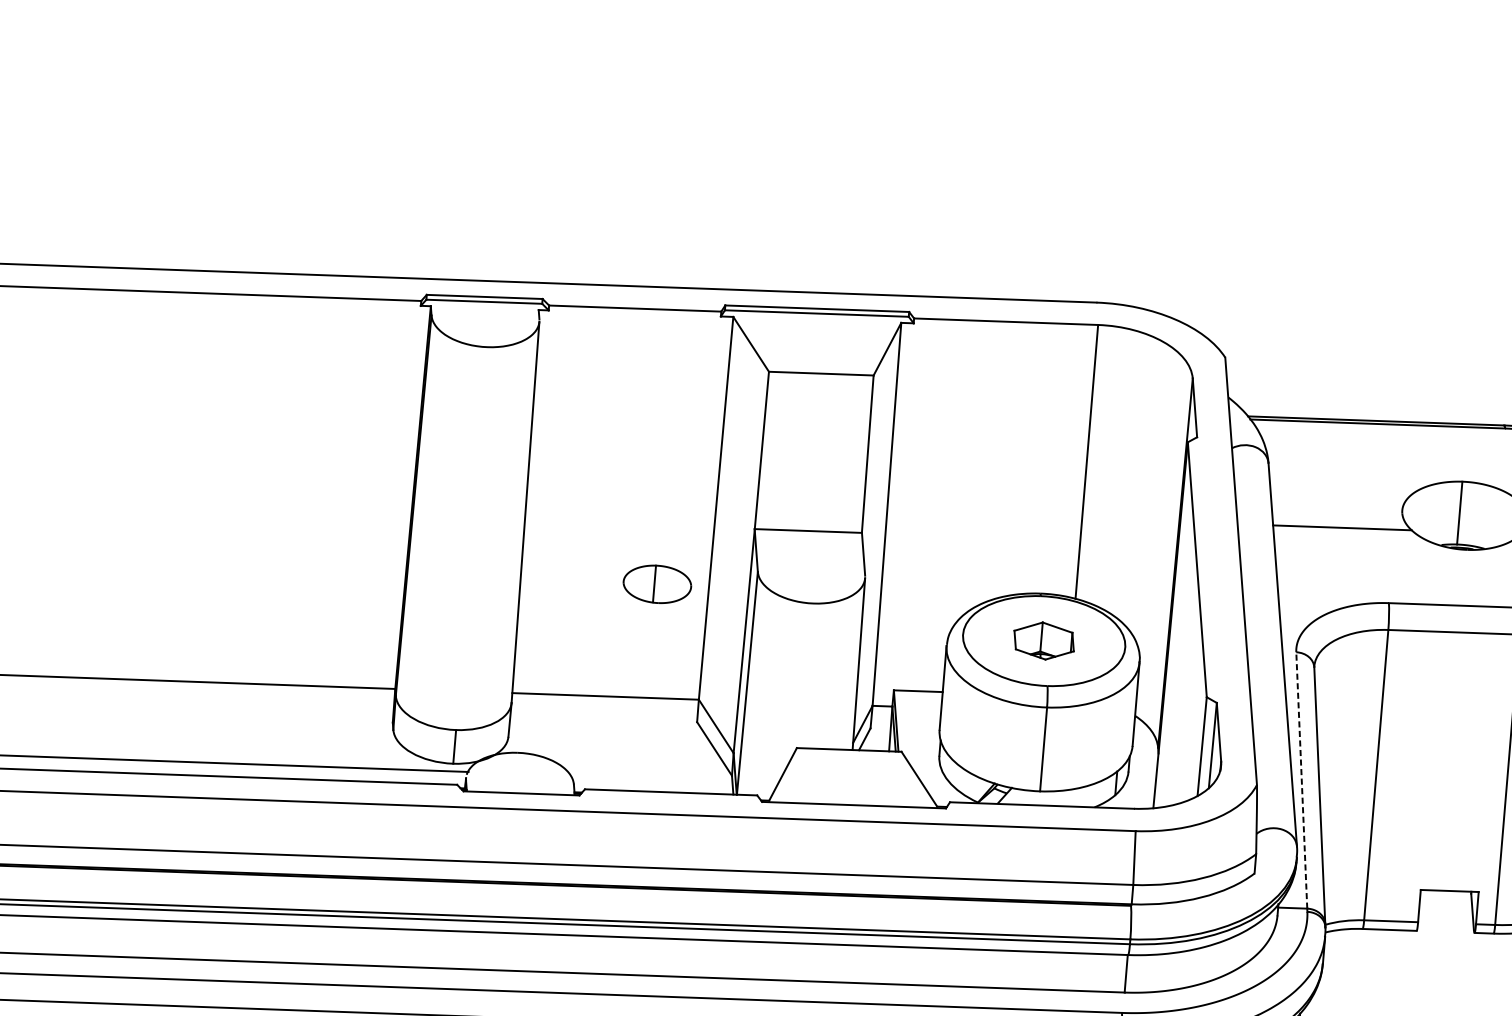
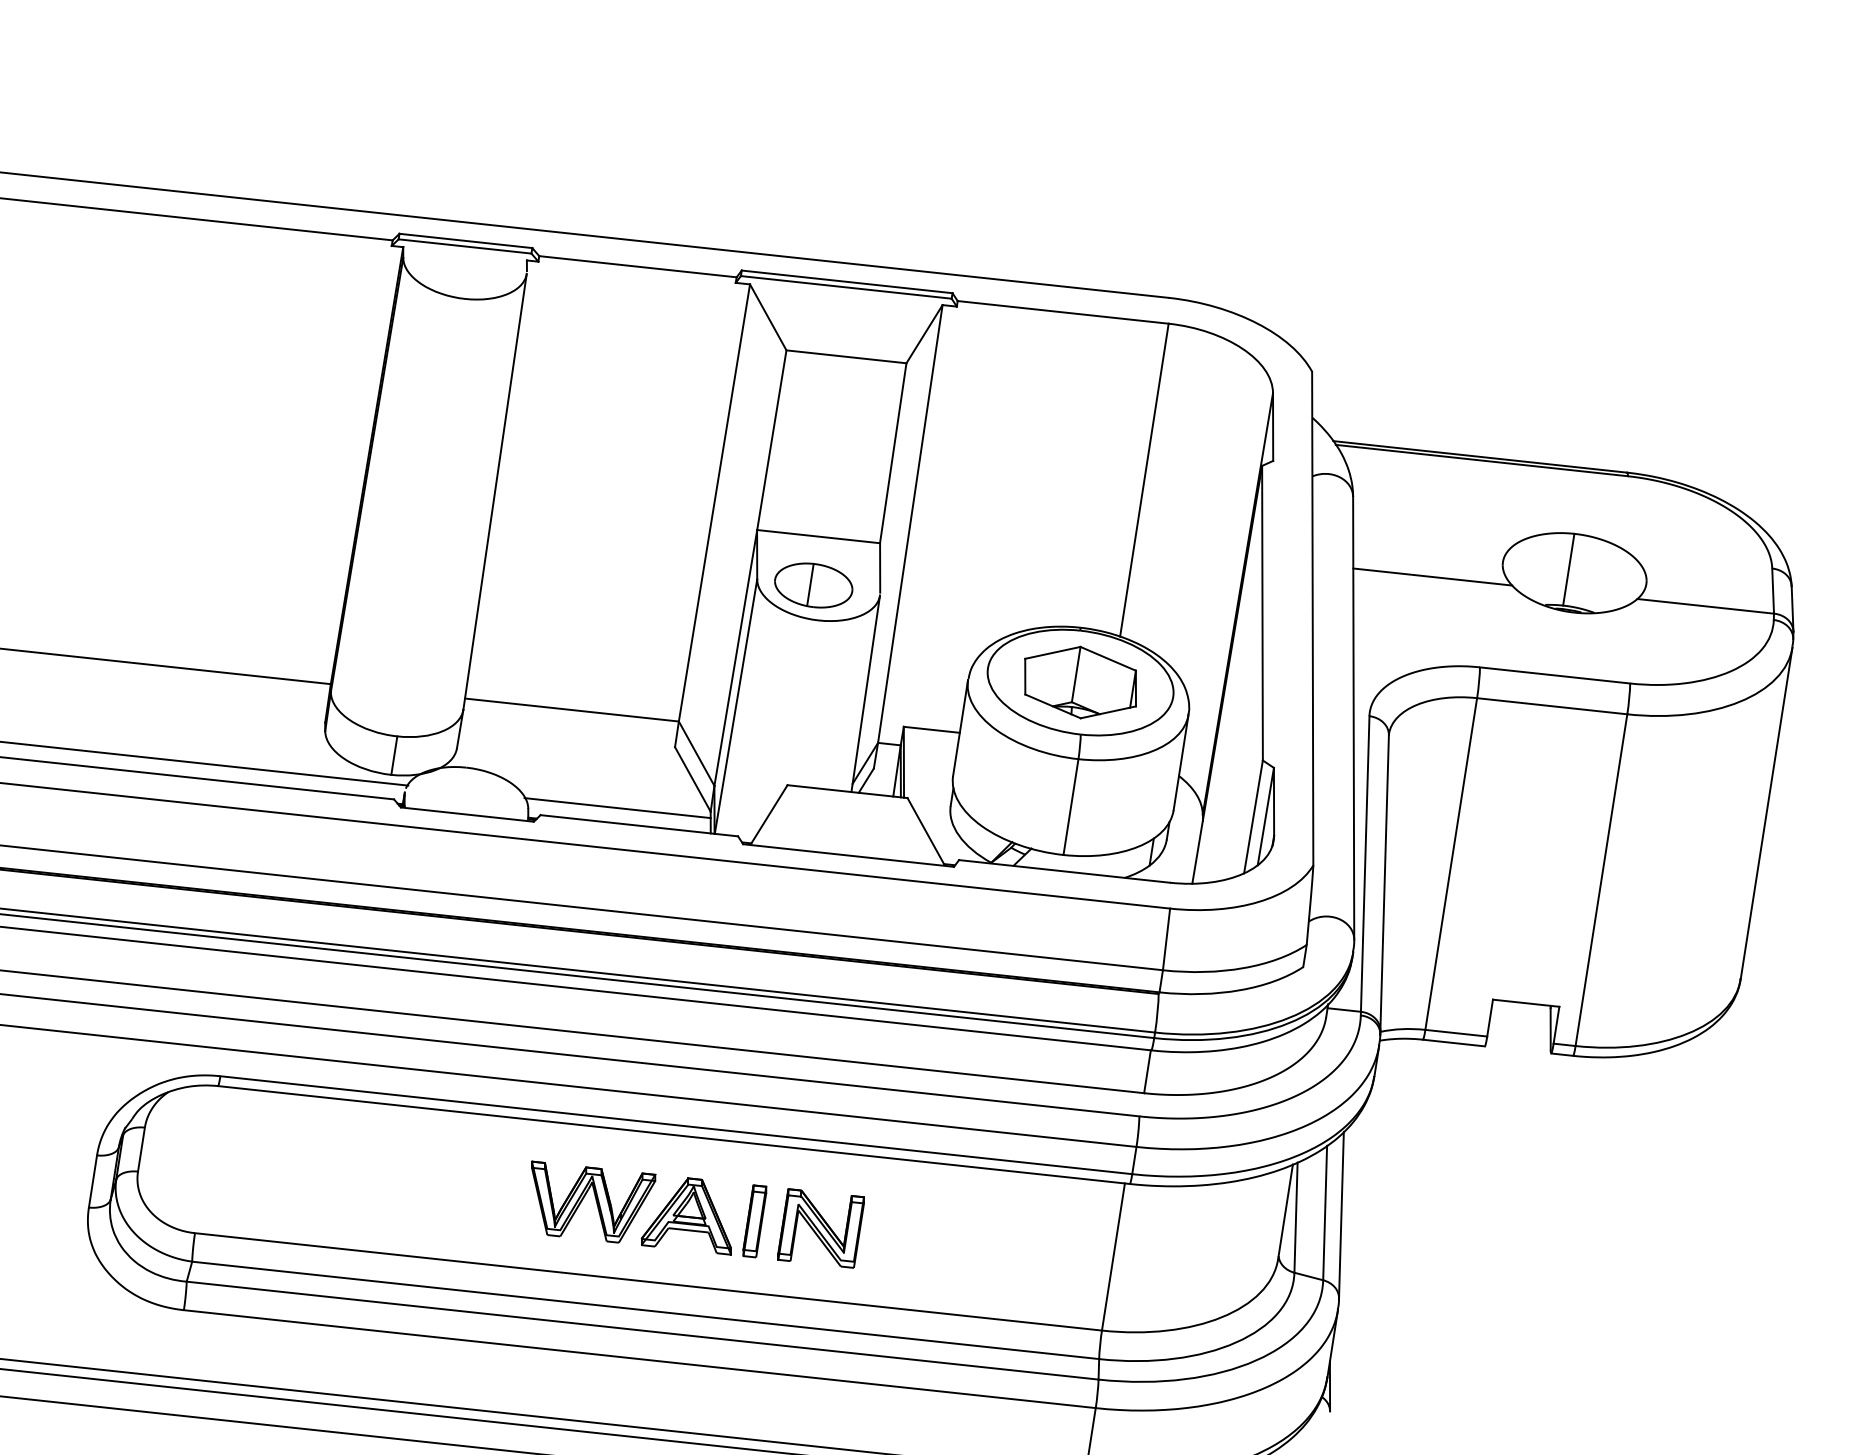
part: (657, 584) -> (813, 585), moved
part: (1044, 641) -> (1080, 682), size x1.67
line: (651, 778) -> (617, 808), added
line: (1302, 780) -> (1365, 864), dashed -> solid

